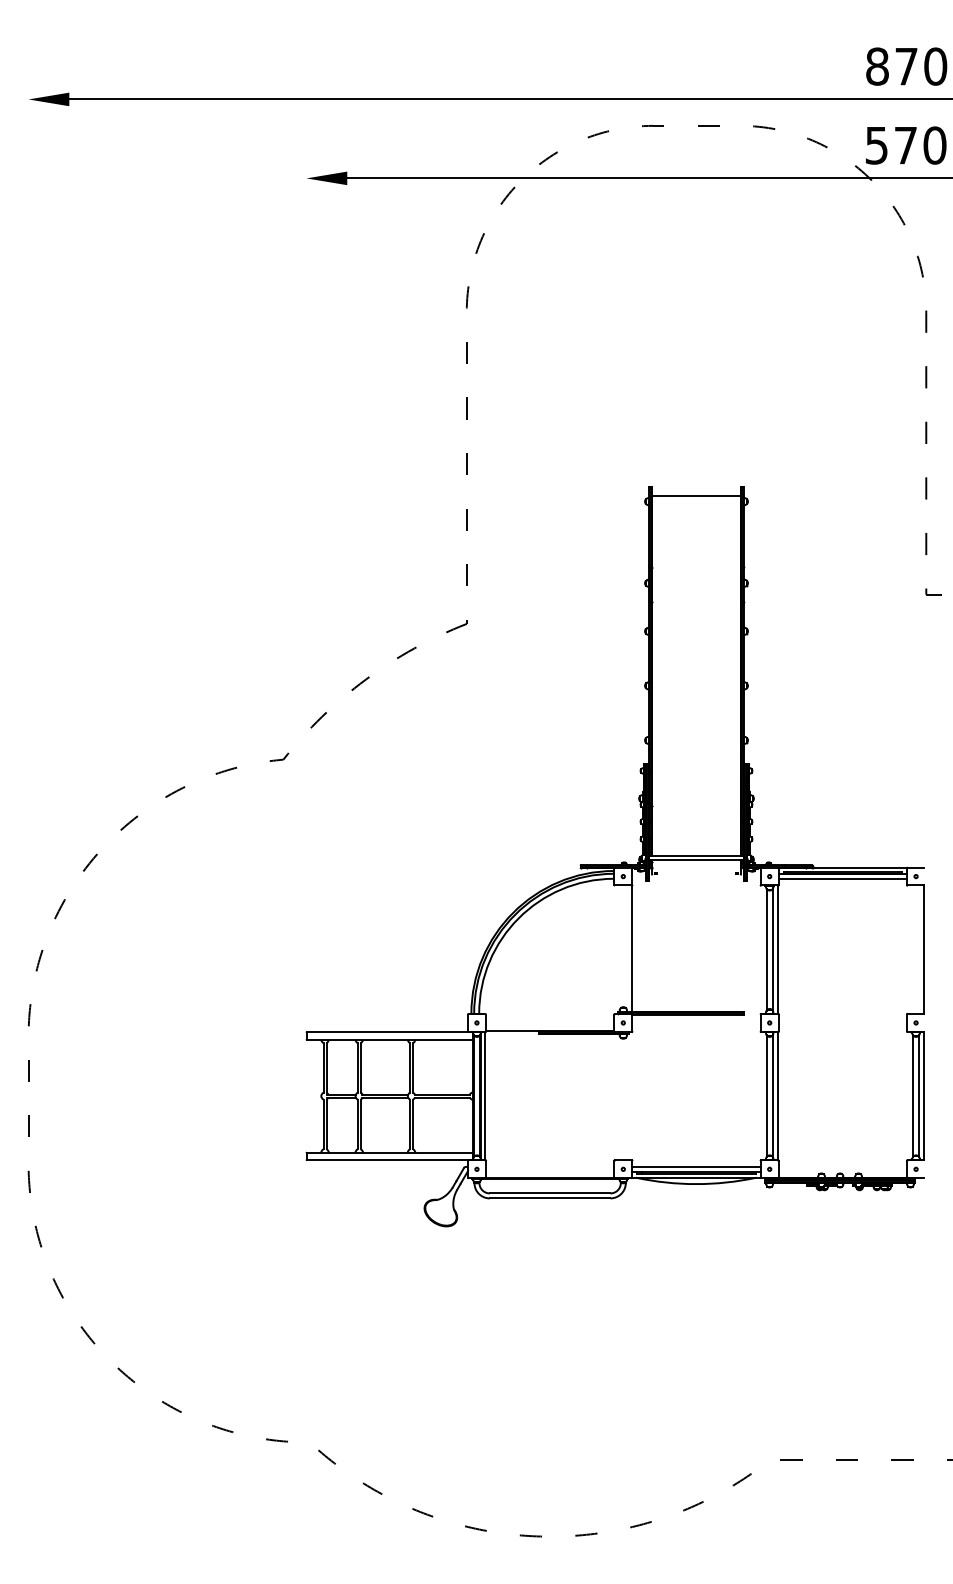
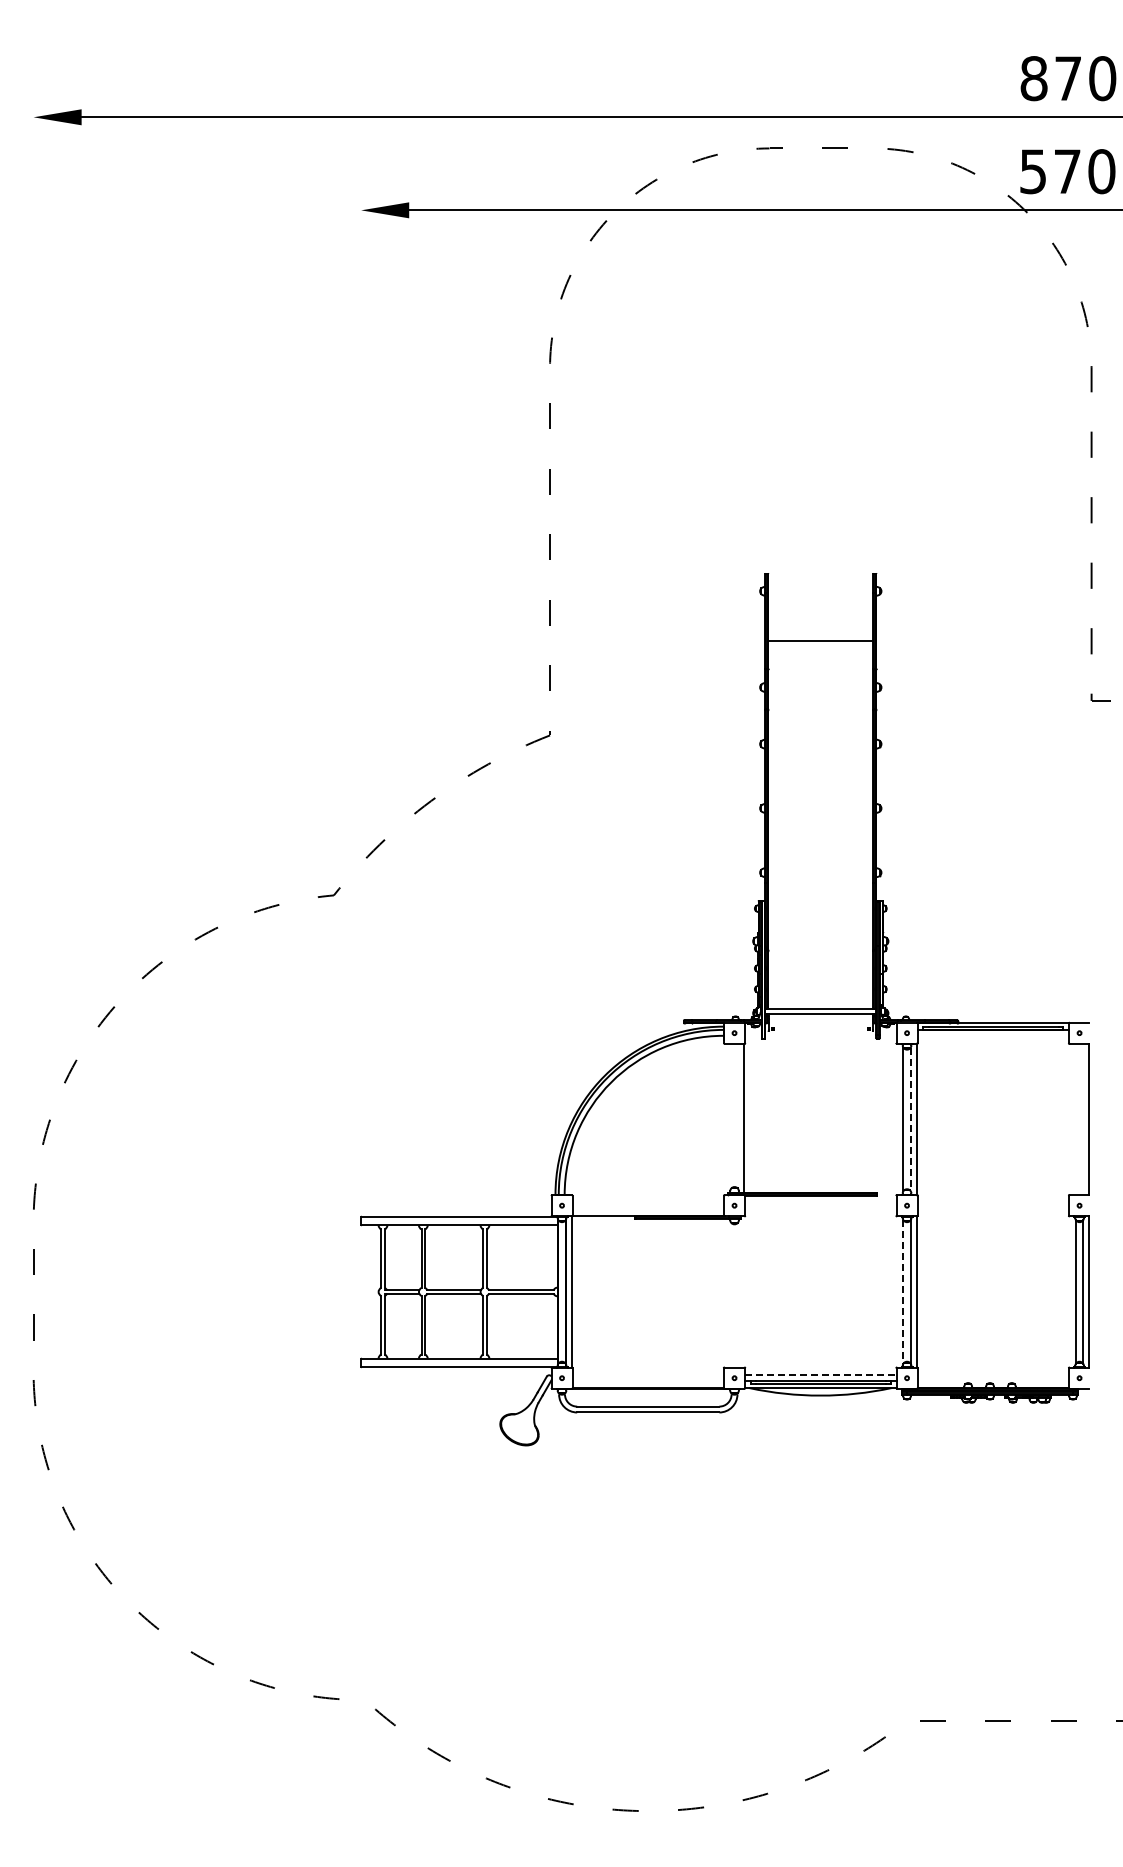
line: (696, 496) -> (820, 641), moved
line: (843, 879) -> (993, 1036), removed
line: (772, 949) -> (910, 1119), solid -> dashed
line: (766, 1095) -> (903, 1291), solid -> dashed
line: (696, 1167) -> (820, 1375), solid -> dashed

